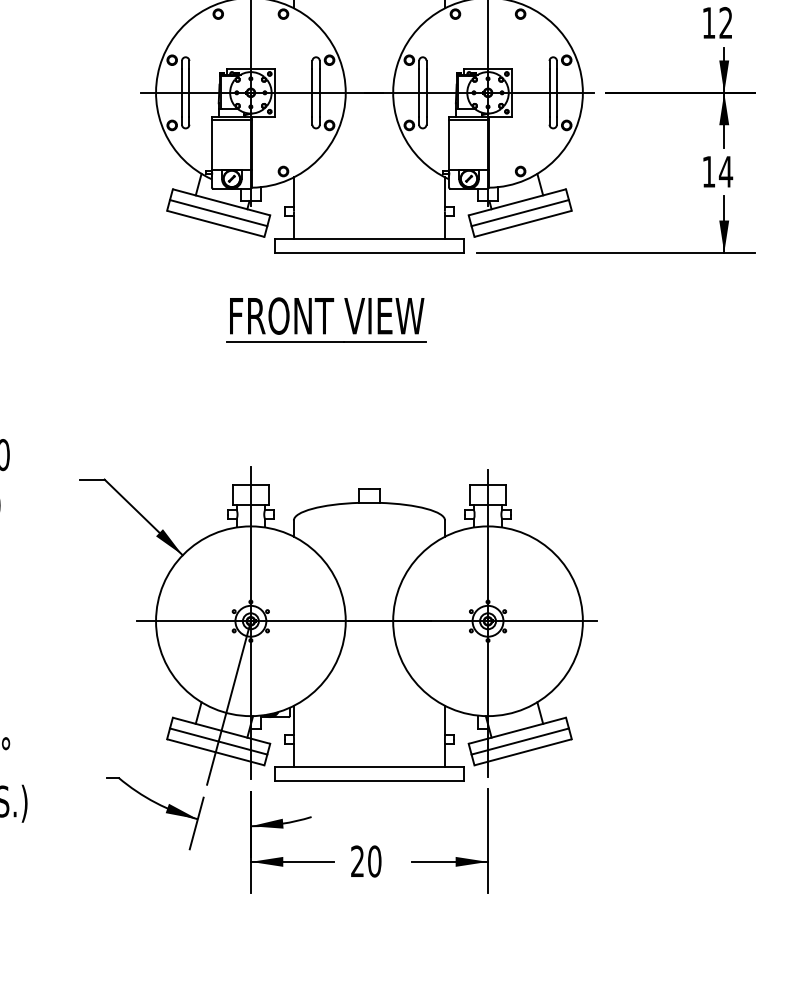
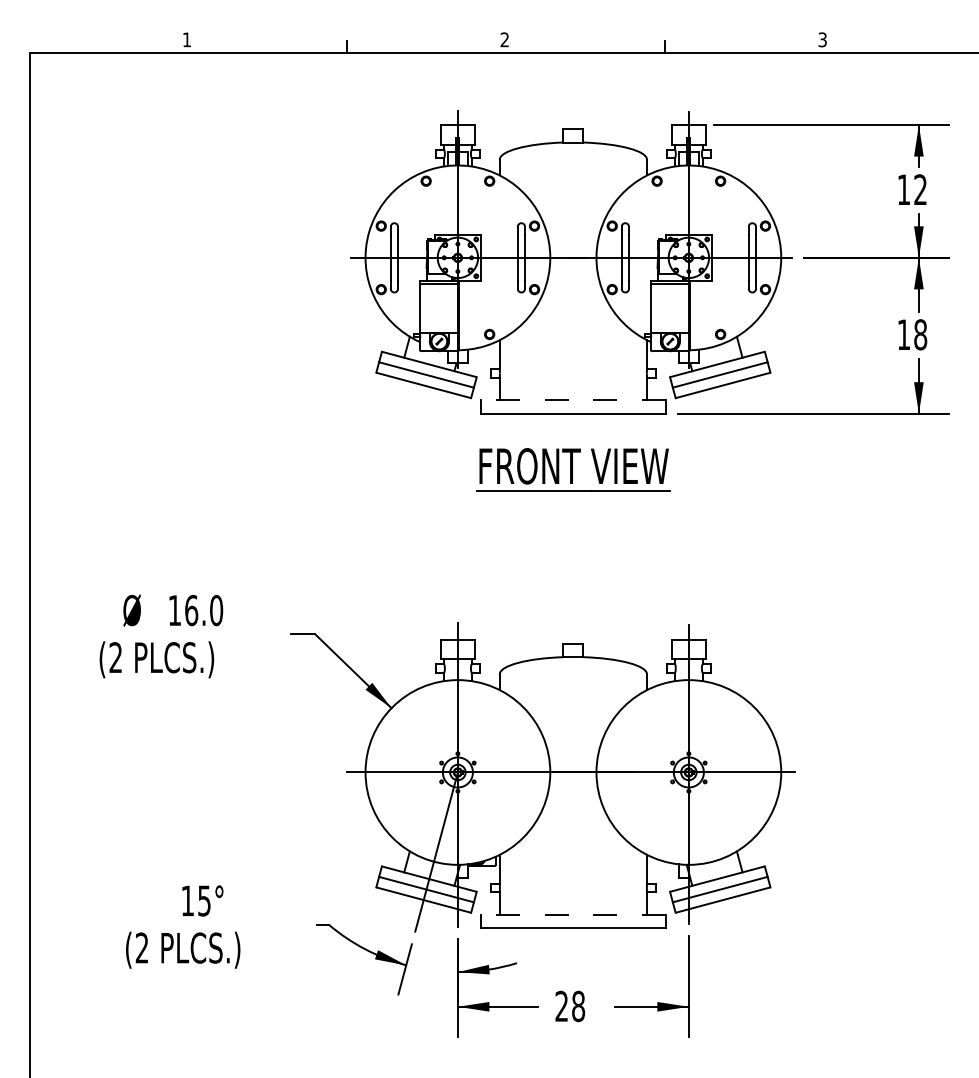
text: (725, 171) -> (920, 334), 14 -> 18
line: (368, 239) -> (572, 400), solid -> dashed
part: (326, 319) -> (573, 469), moved
line: (368, 767) -> (572, 914), solid -> dashed
text: (374, 861) -> (578, 1006), 20 -> 28

